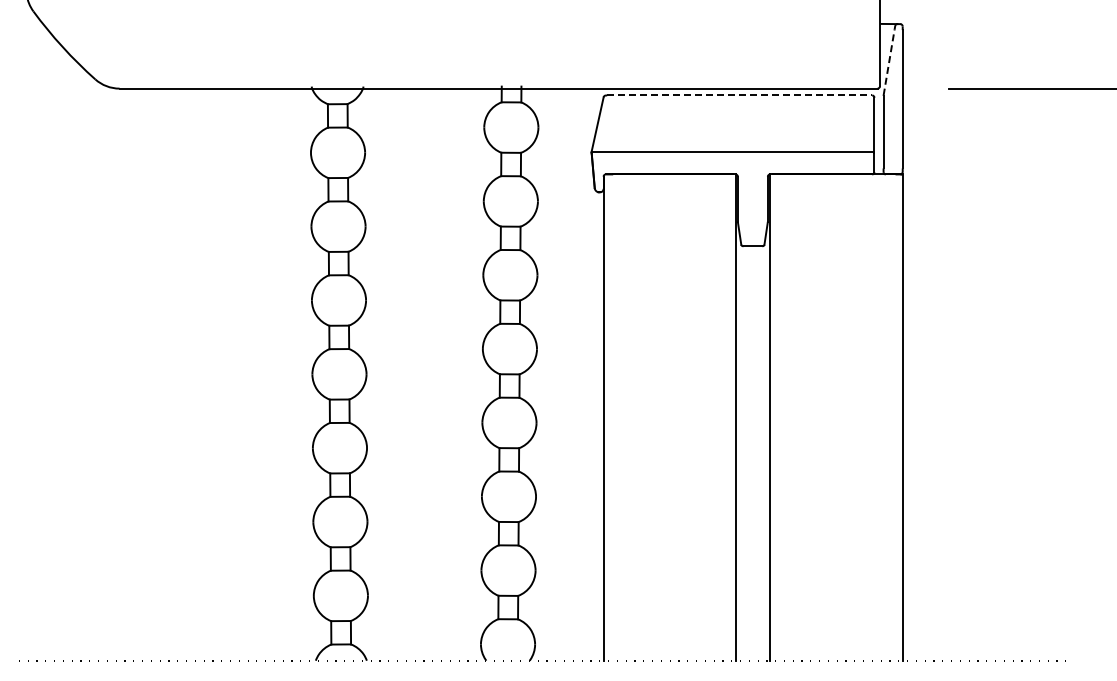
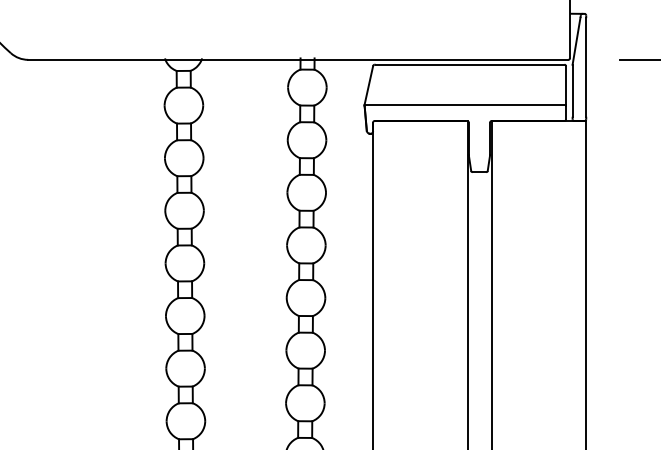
line: (889, 62) -> (576, 41), dashed -> solid
line: (740, 95) -> (470, 64), dashed -> solid

